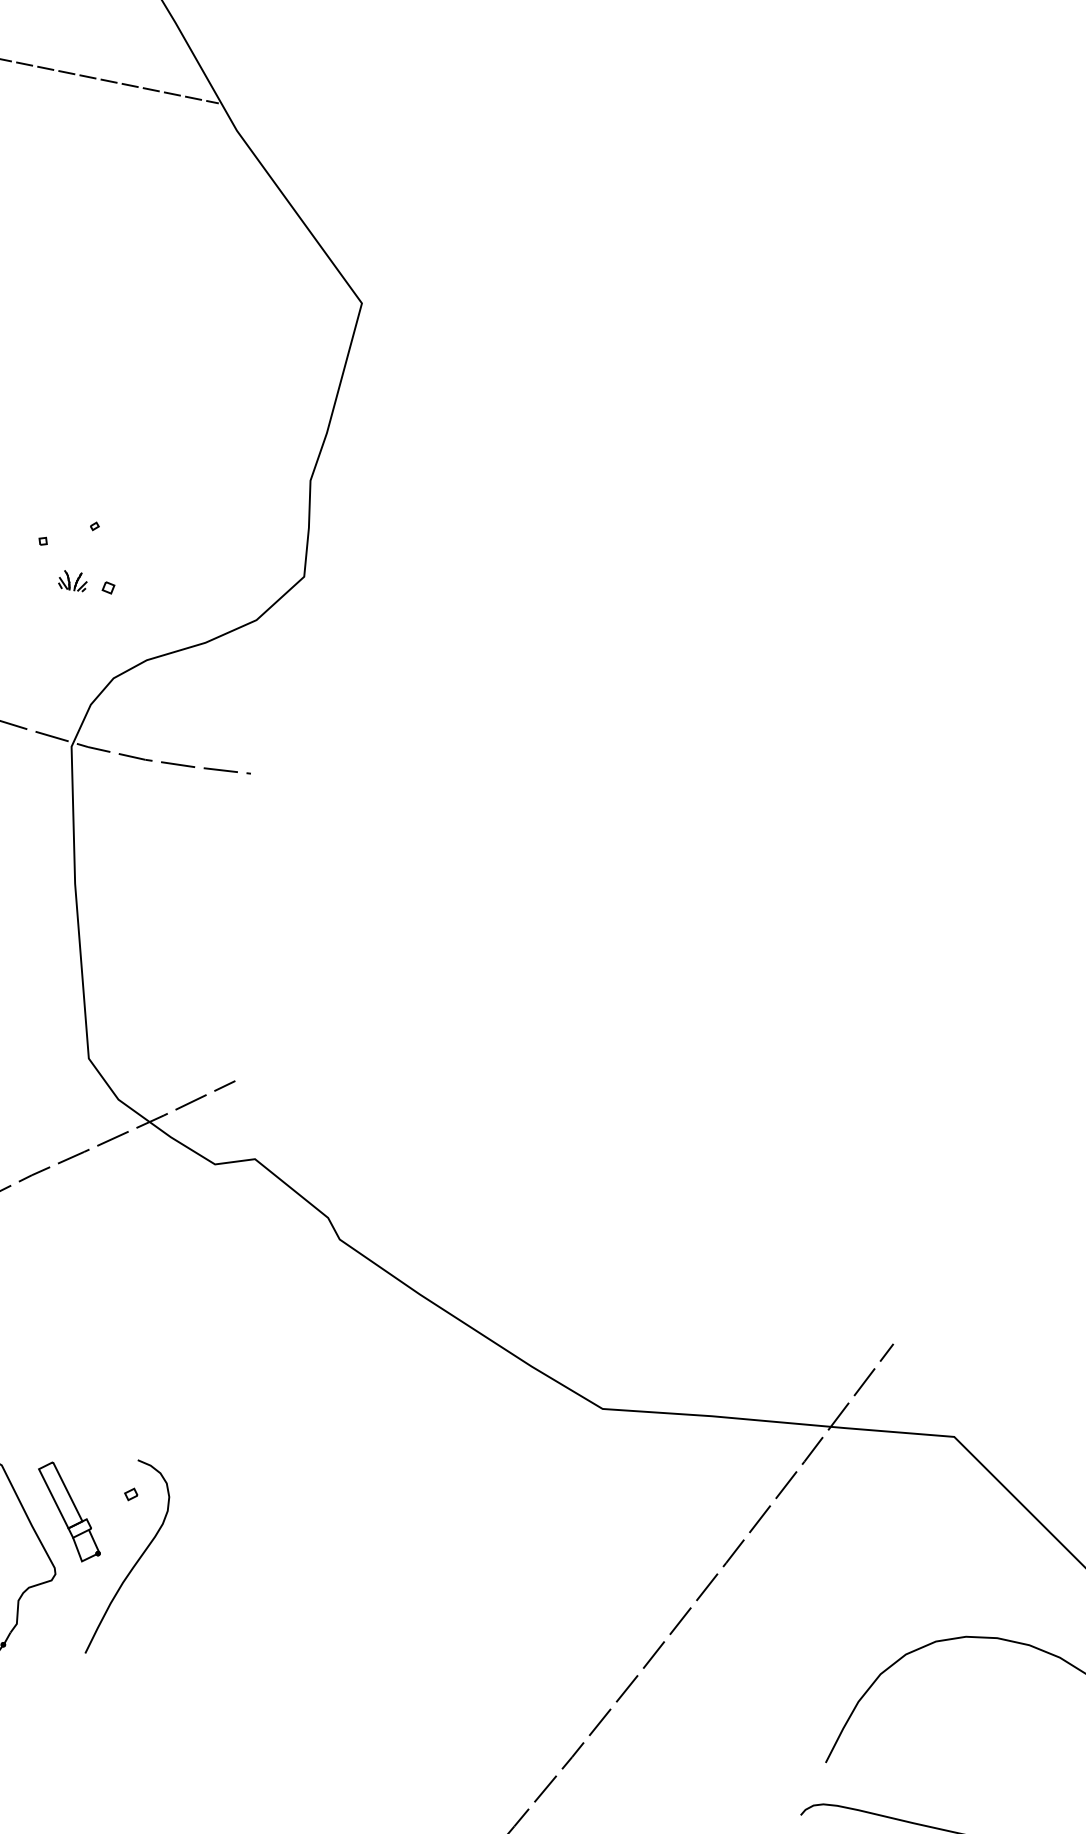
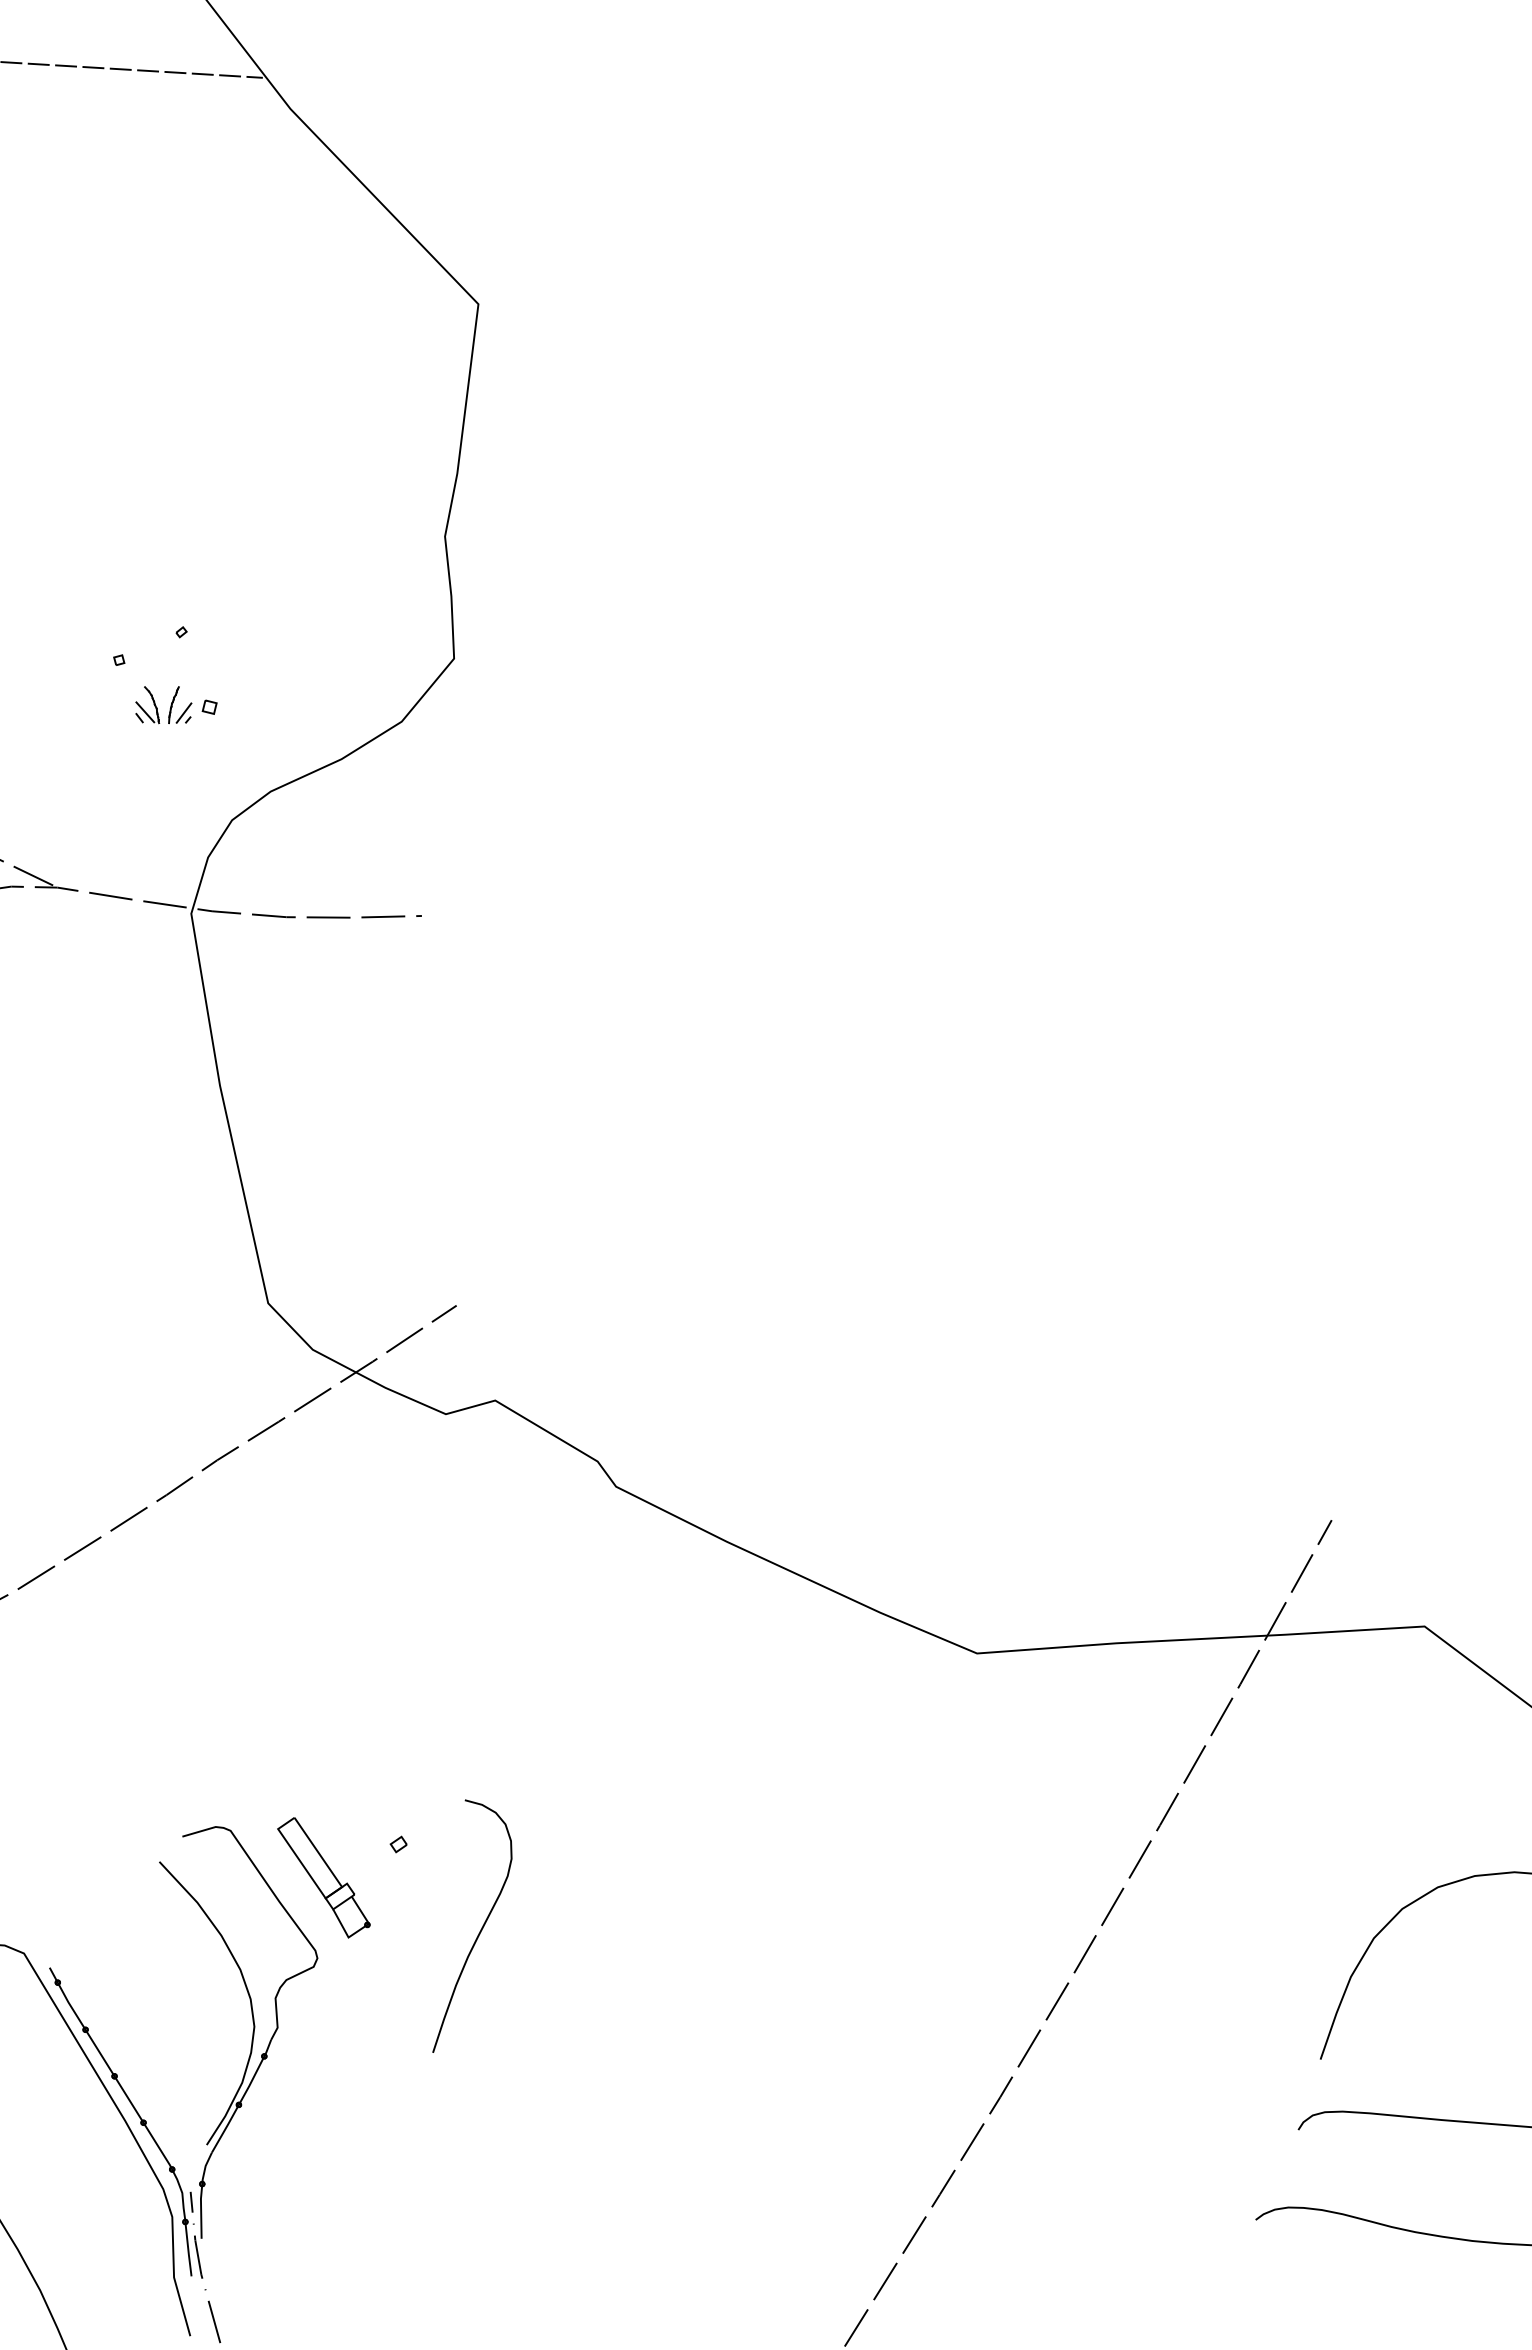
part: (72, 580) -> (163, 704), size x1.6
curve: (135, 1562) -> (480, 1929), moved

